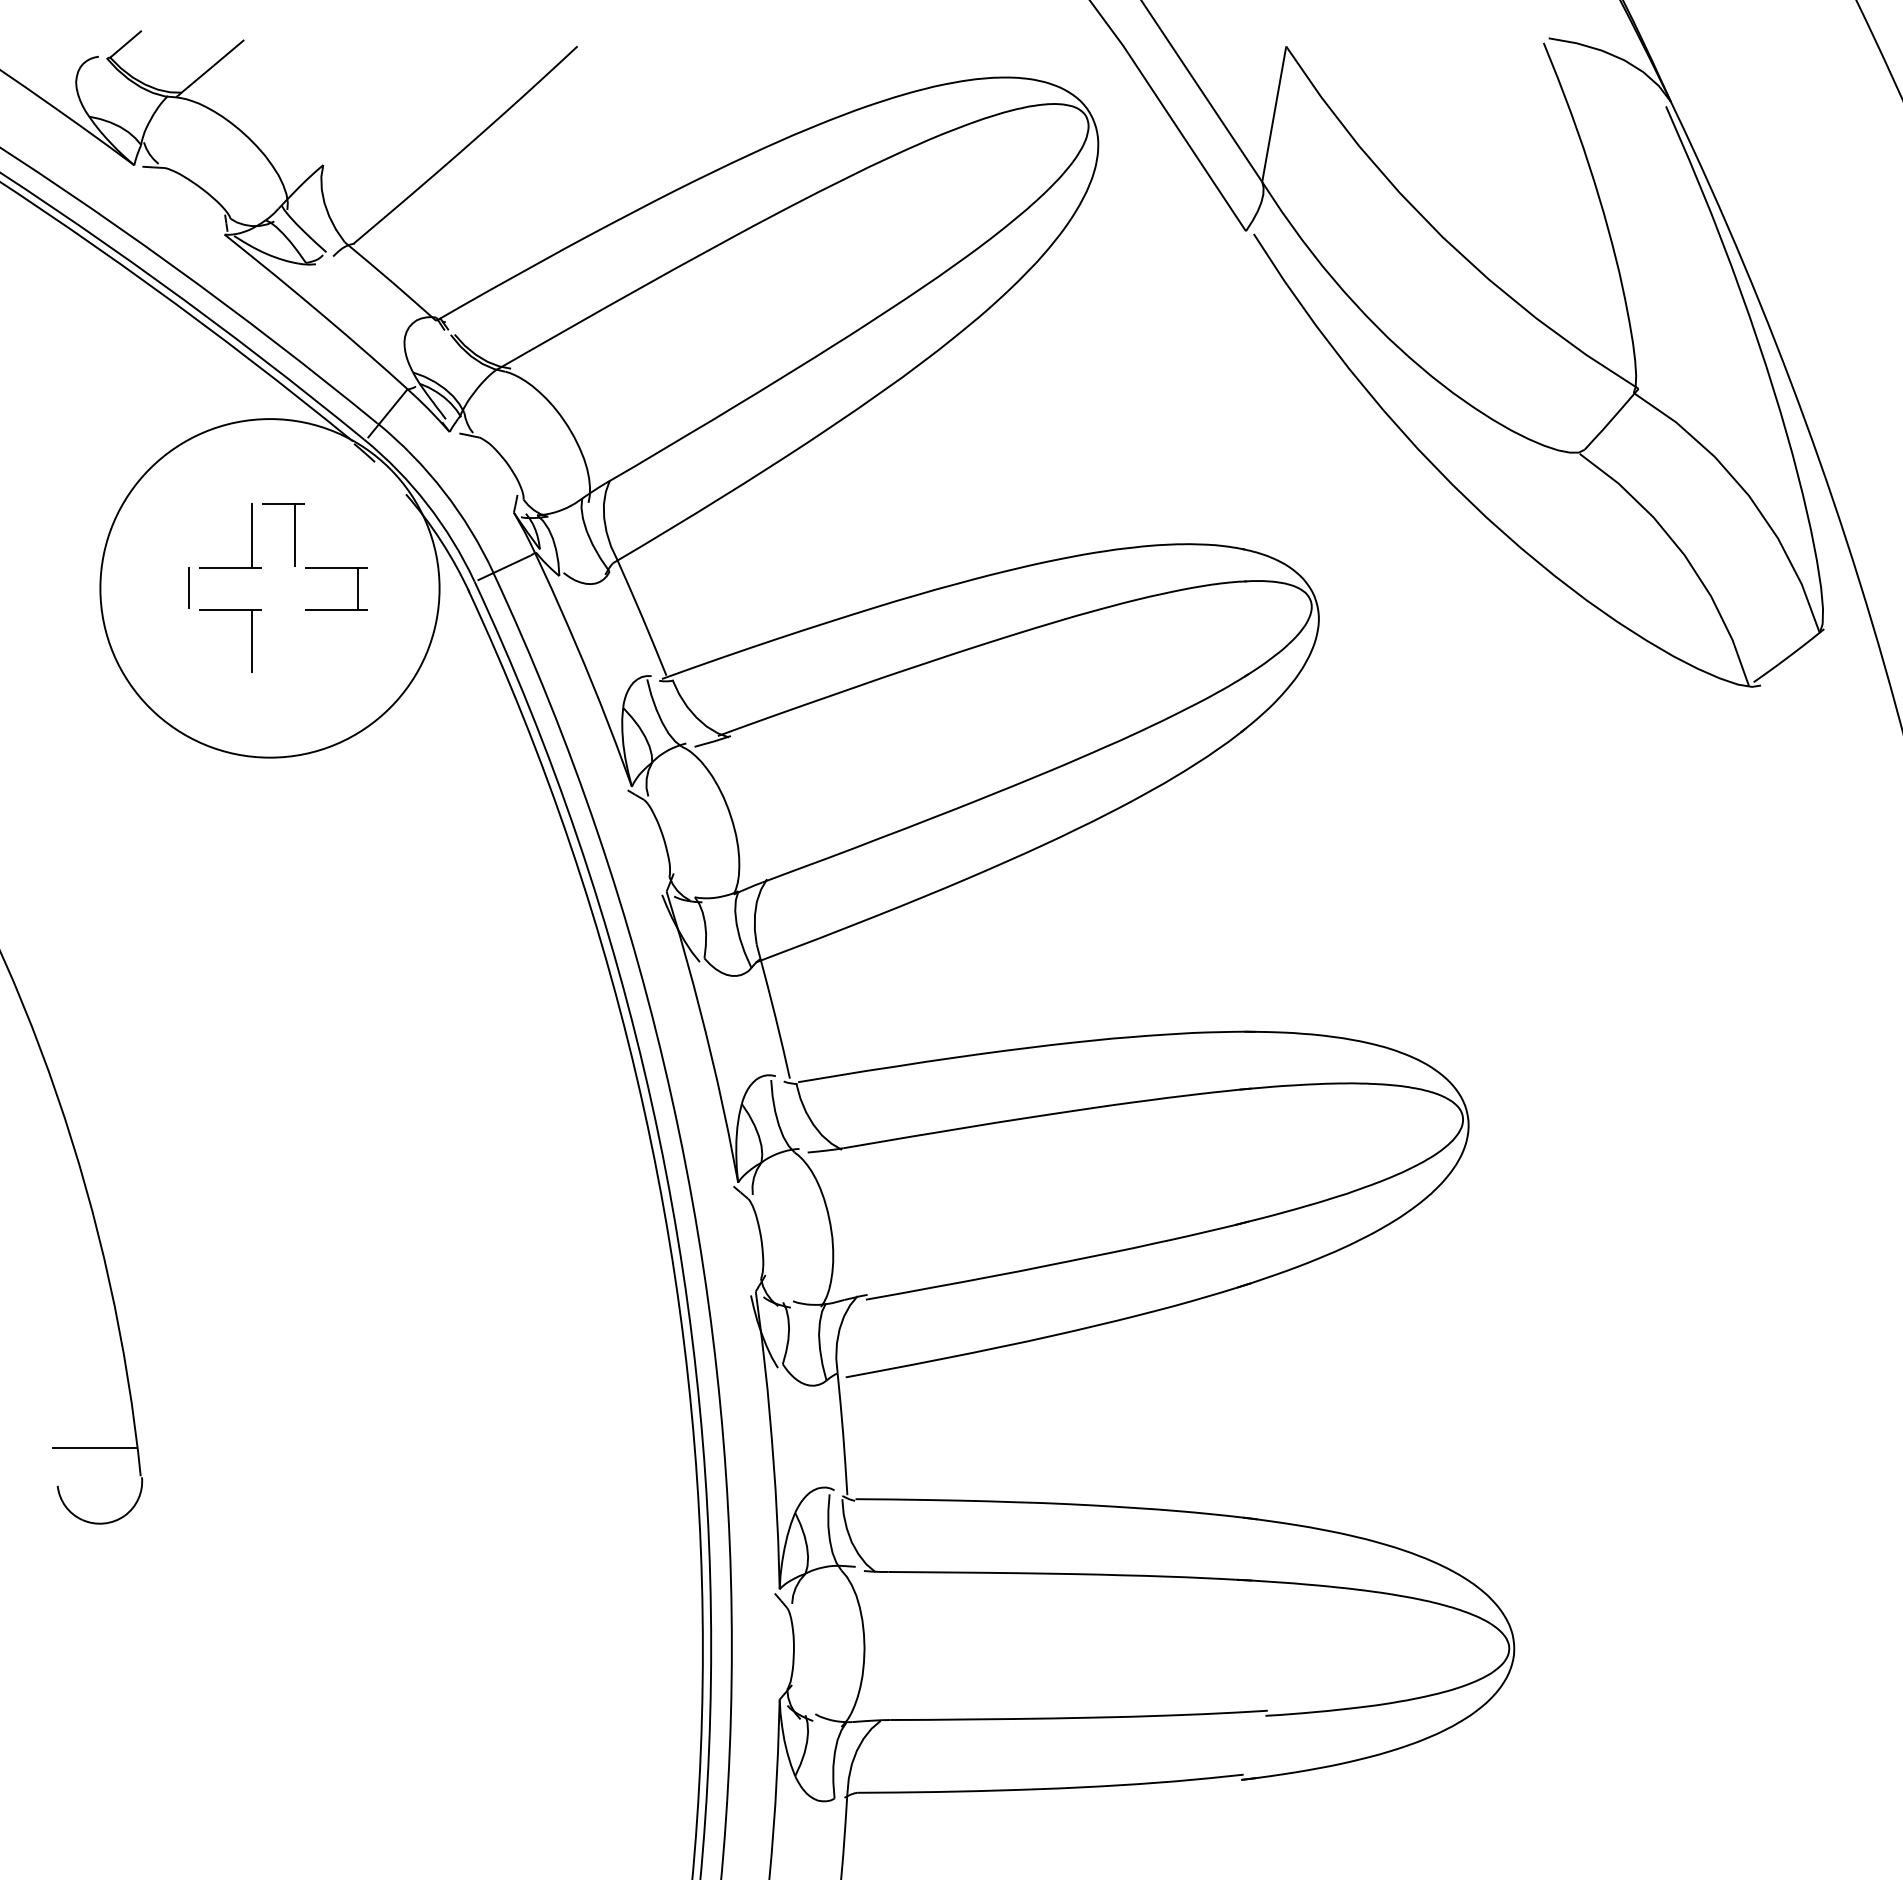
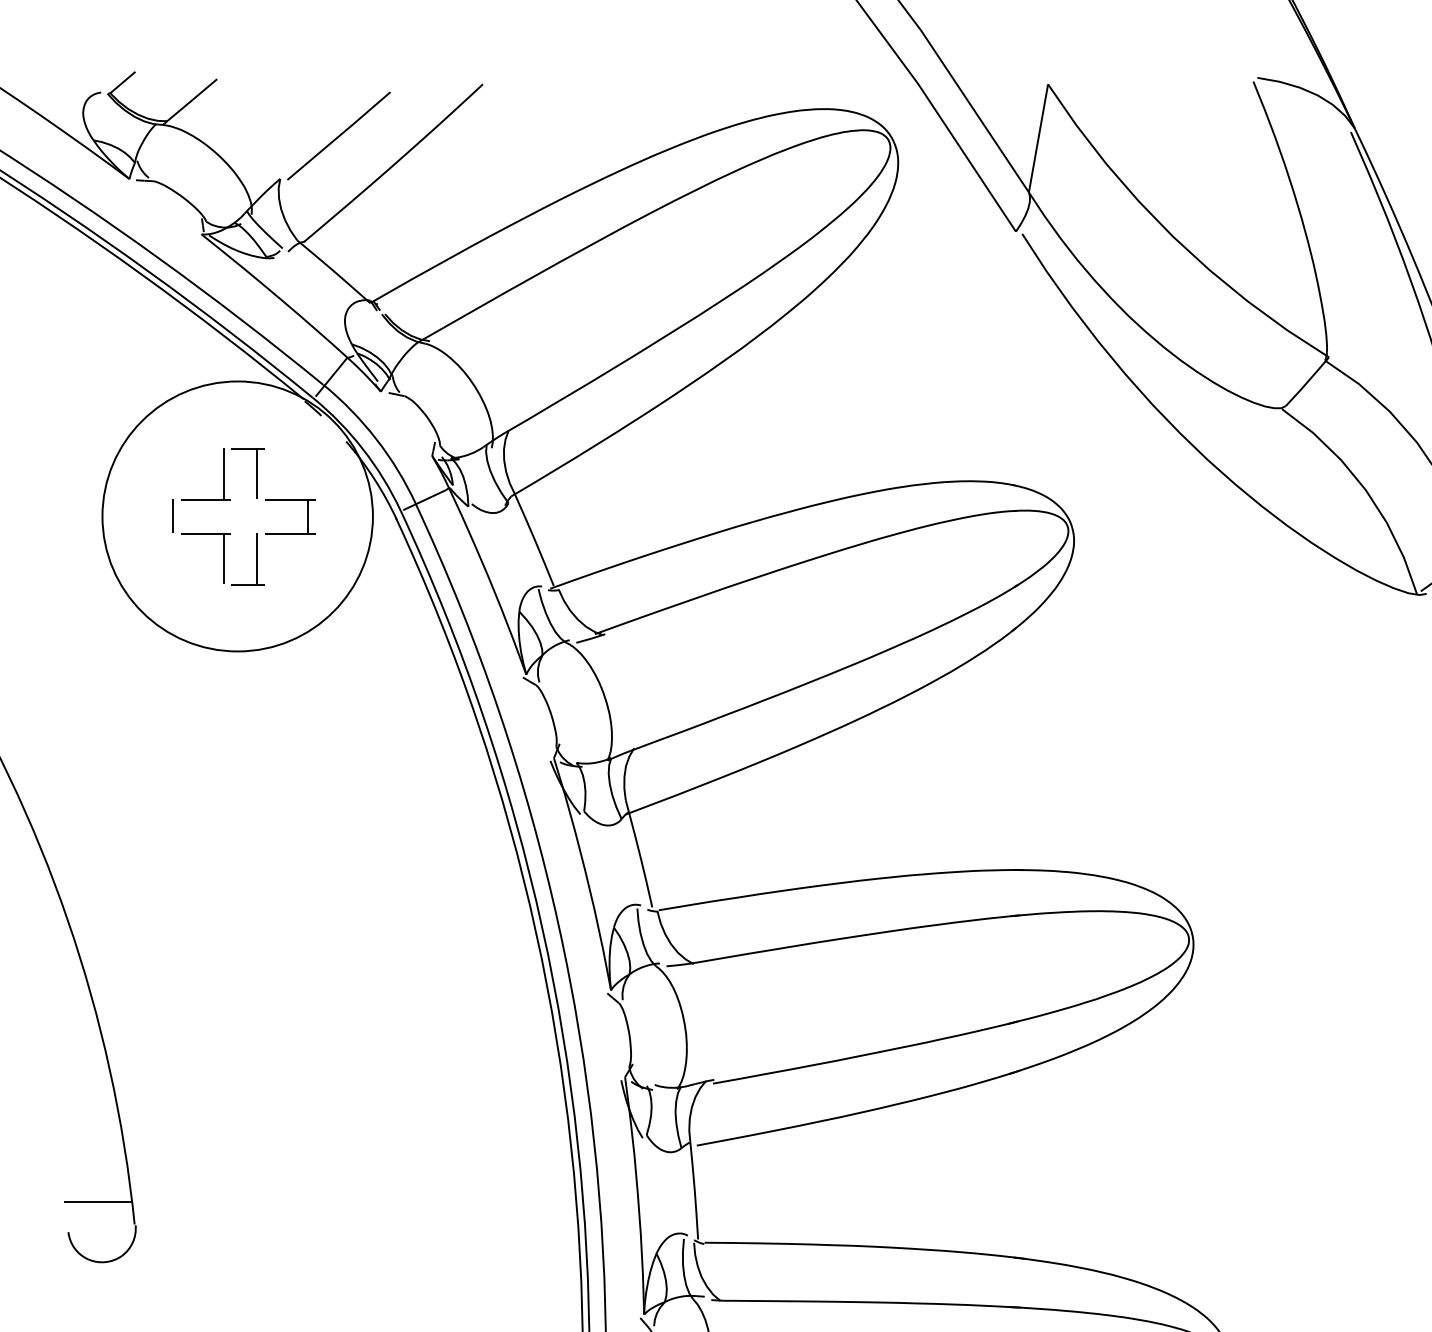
line: (396, 110) -> (338, 135), added
part: (294, 641) -> (257, 558), added

